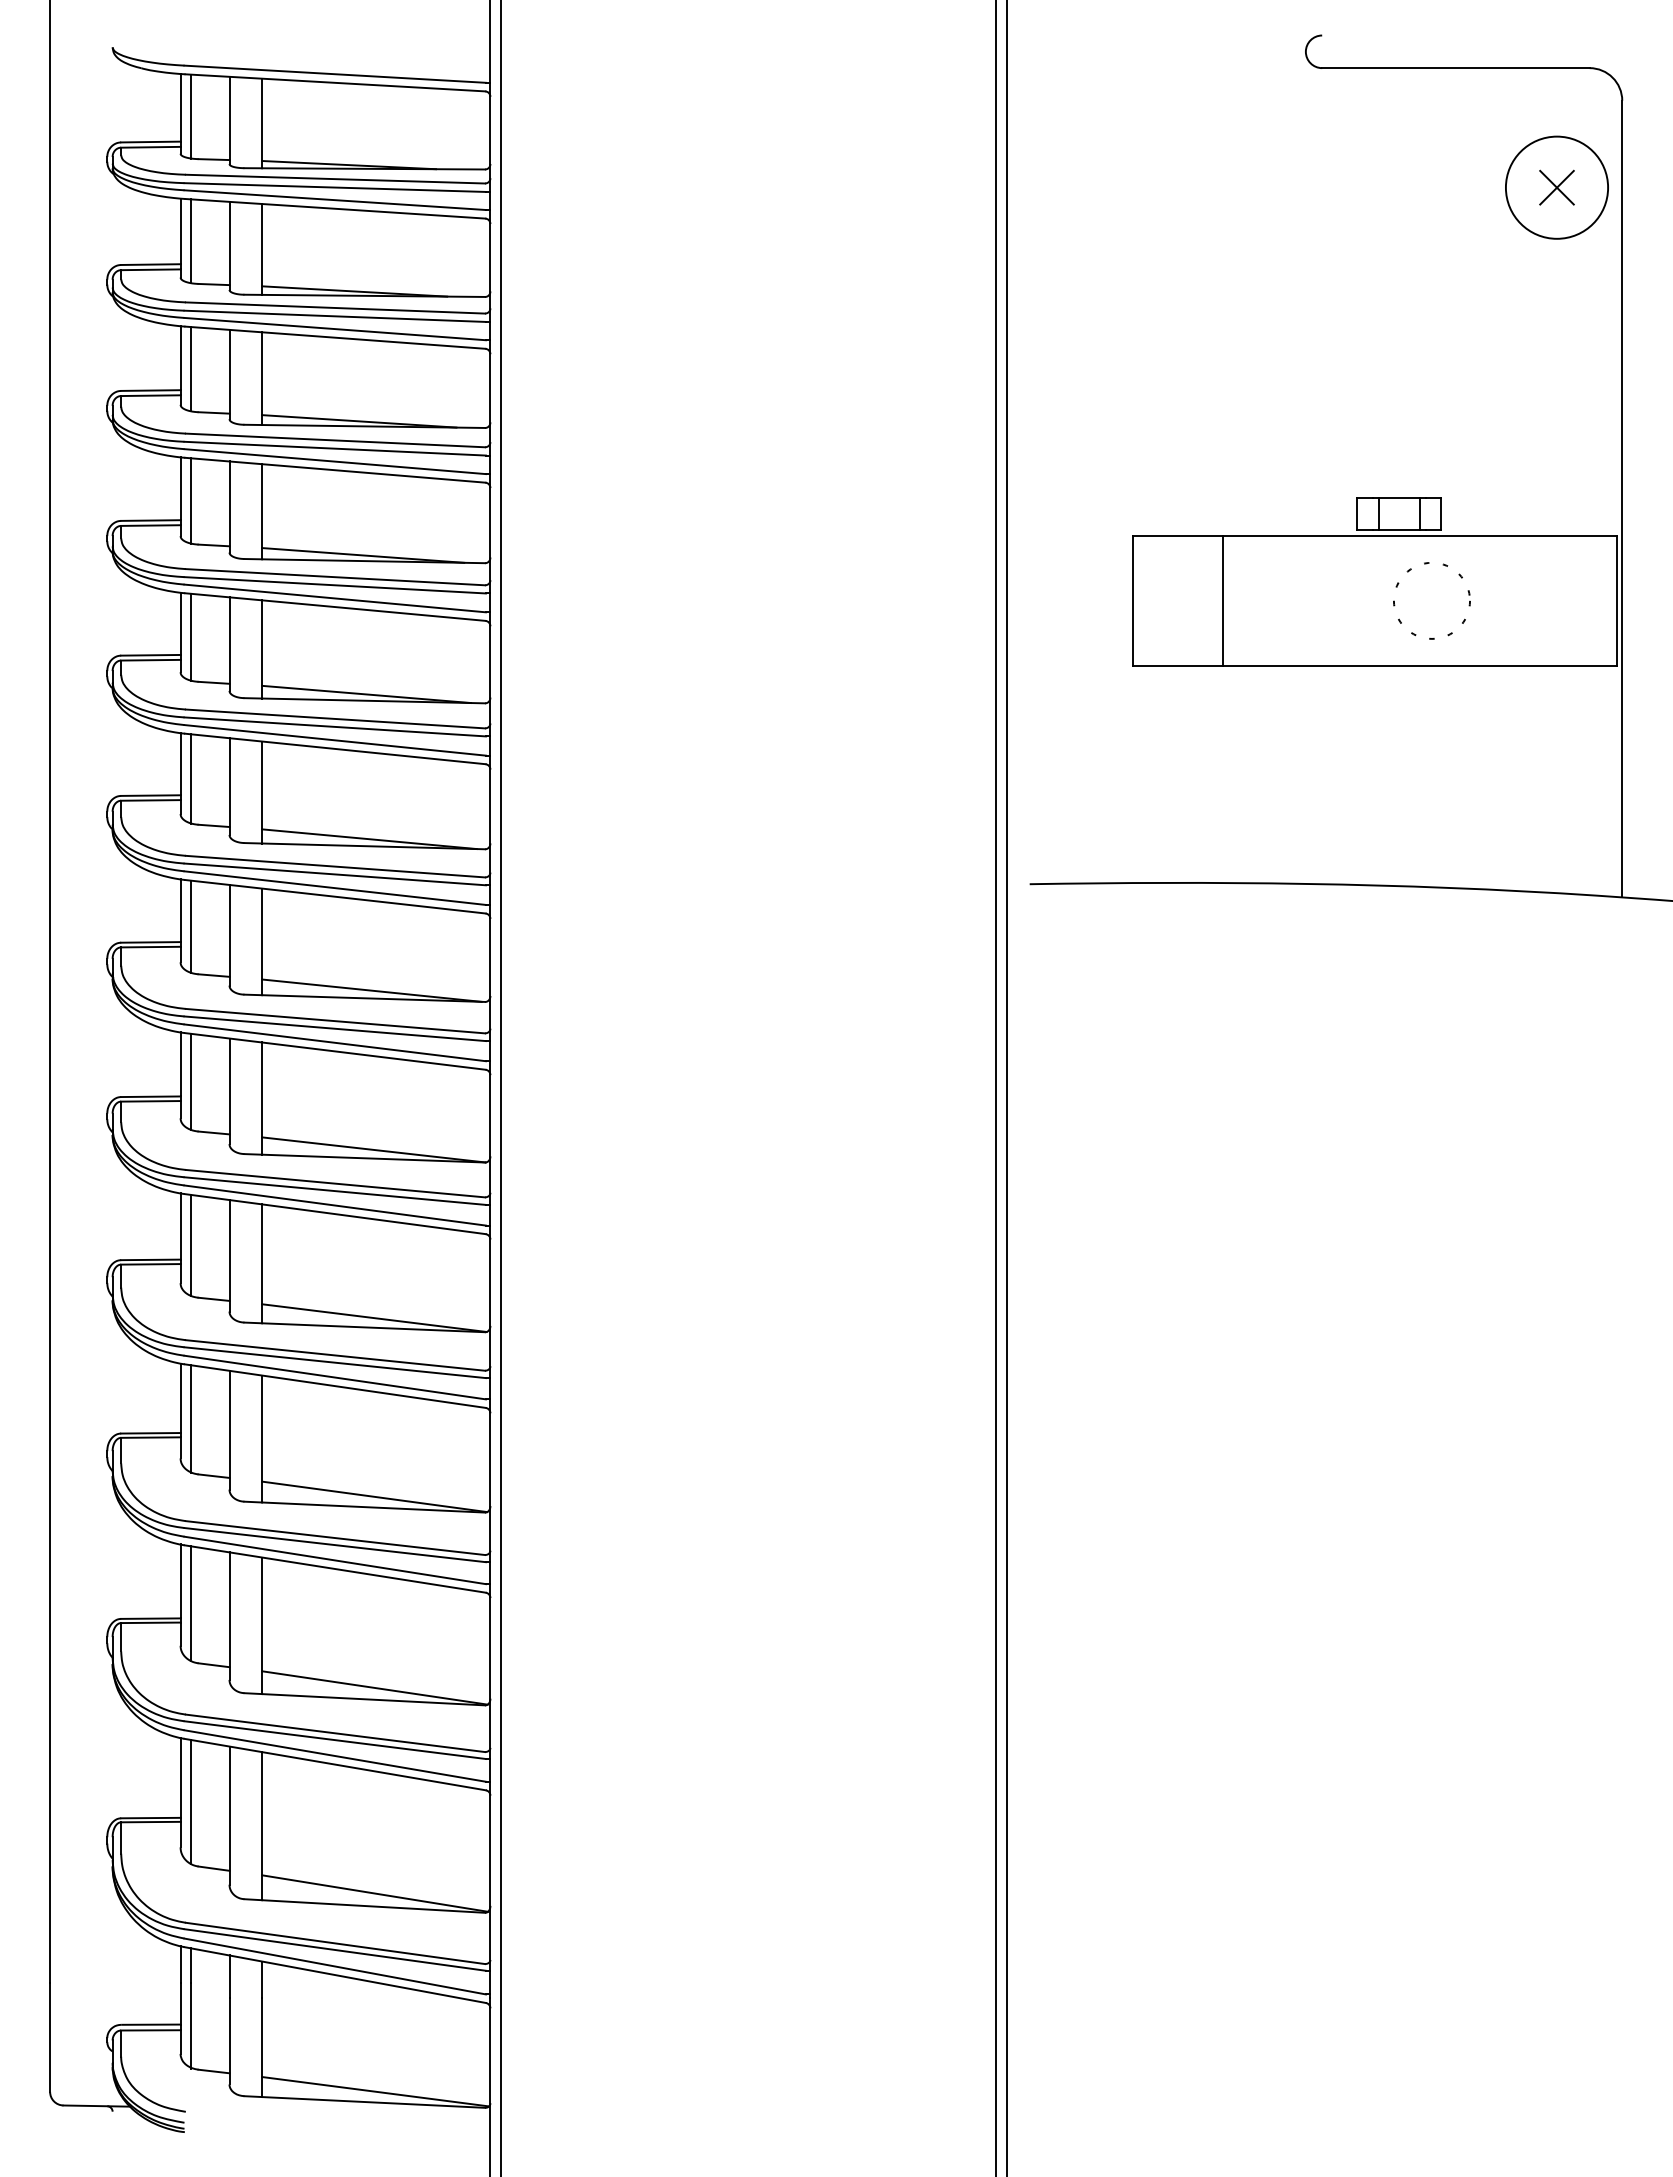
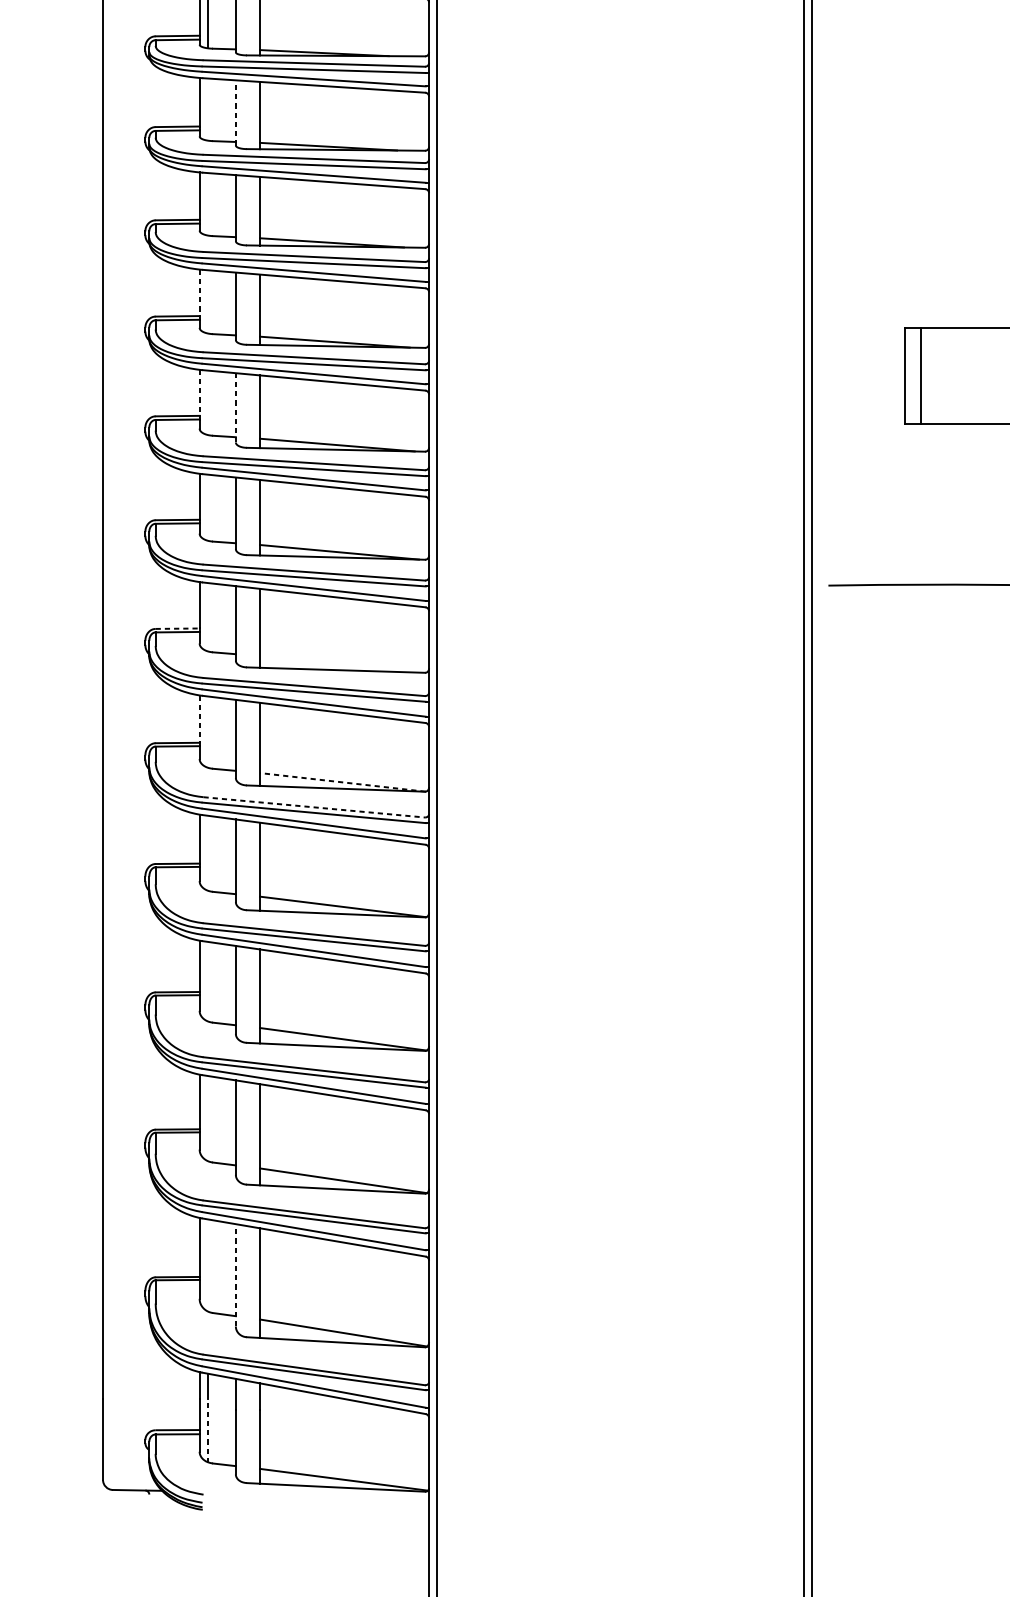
line: (191, 241) -> (207, 109), removed
line: (229, 245) -> (235, 112), solid -> dashed
line: (191, 369) -> (207, 204), removed
line: (180, 489) -> (199, 293), solid -> dashed
line: (191, 500) -> (207, 301), removed
line: (1222, 600) -> (920, 375), moved
line: (180, 624) -> (199, 393), solid -> dashed
line: (191, 636) -> (207, 402), removed
line: (229, 644) -> (235, 408), solid -> dashed
line: (191, 778) -> (207, 507), removed
line: (191, 926) -> (207, 616), removed
line: (150, 942) -> (177, 628), solid -> dashed
line: (371, 990) -> (341, 664), removed
line: (180, 1064) -> (199, 719), solid -> dashed
line: (191, 1081) -> (207, 731), removed
line: (373, 1149) -> (342, 782), solid -> dashed
line: (335, 1183) -> (314, 807), solid -> dashed
line: (191, 1245) -> (207, 853), removed
line: (191, 1418) -> (207, 981), removed
line: (191, 1603) -> (207, 1118), removed
line: (191, 1802) -> (207, 1265), removed
line: (229, 1815) -> (235, 1275), solid -> dashed
line: (191, 2025) -> (207, 1430), solid -> dashed

